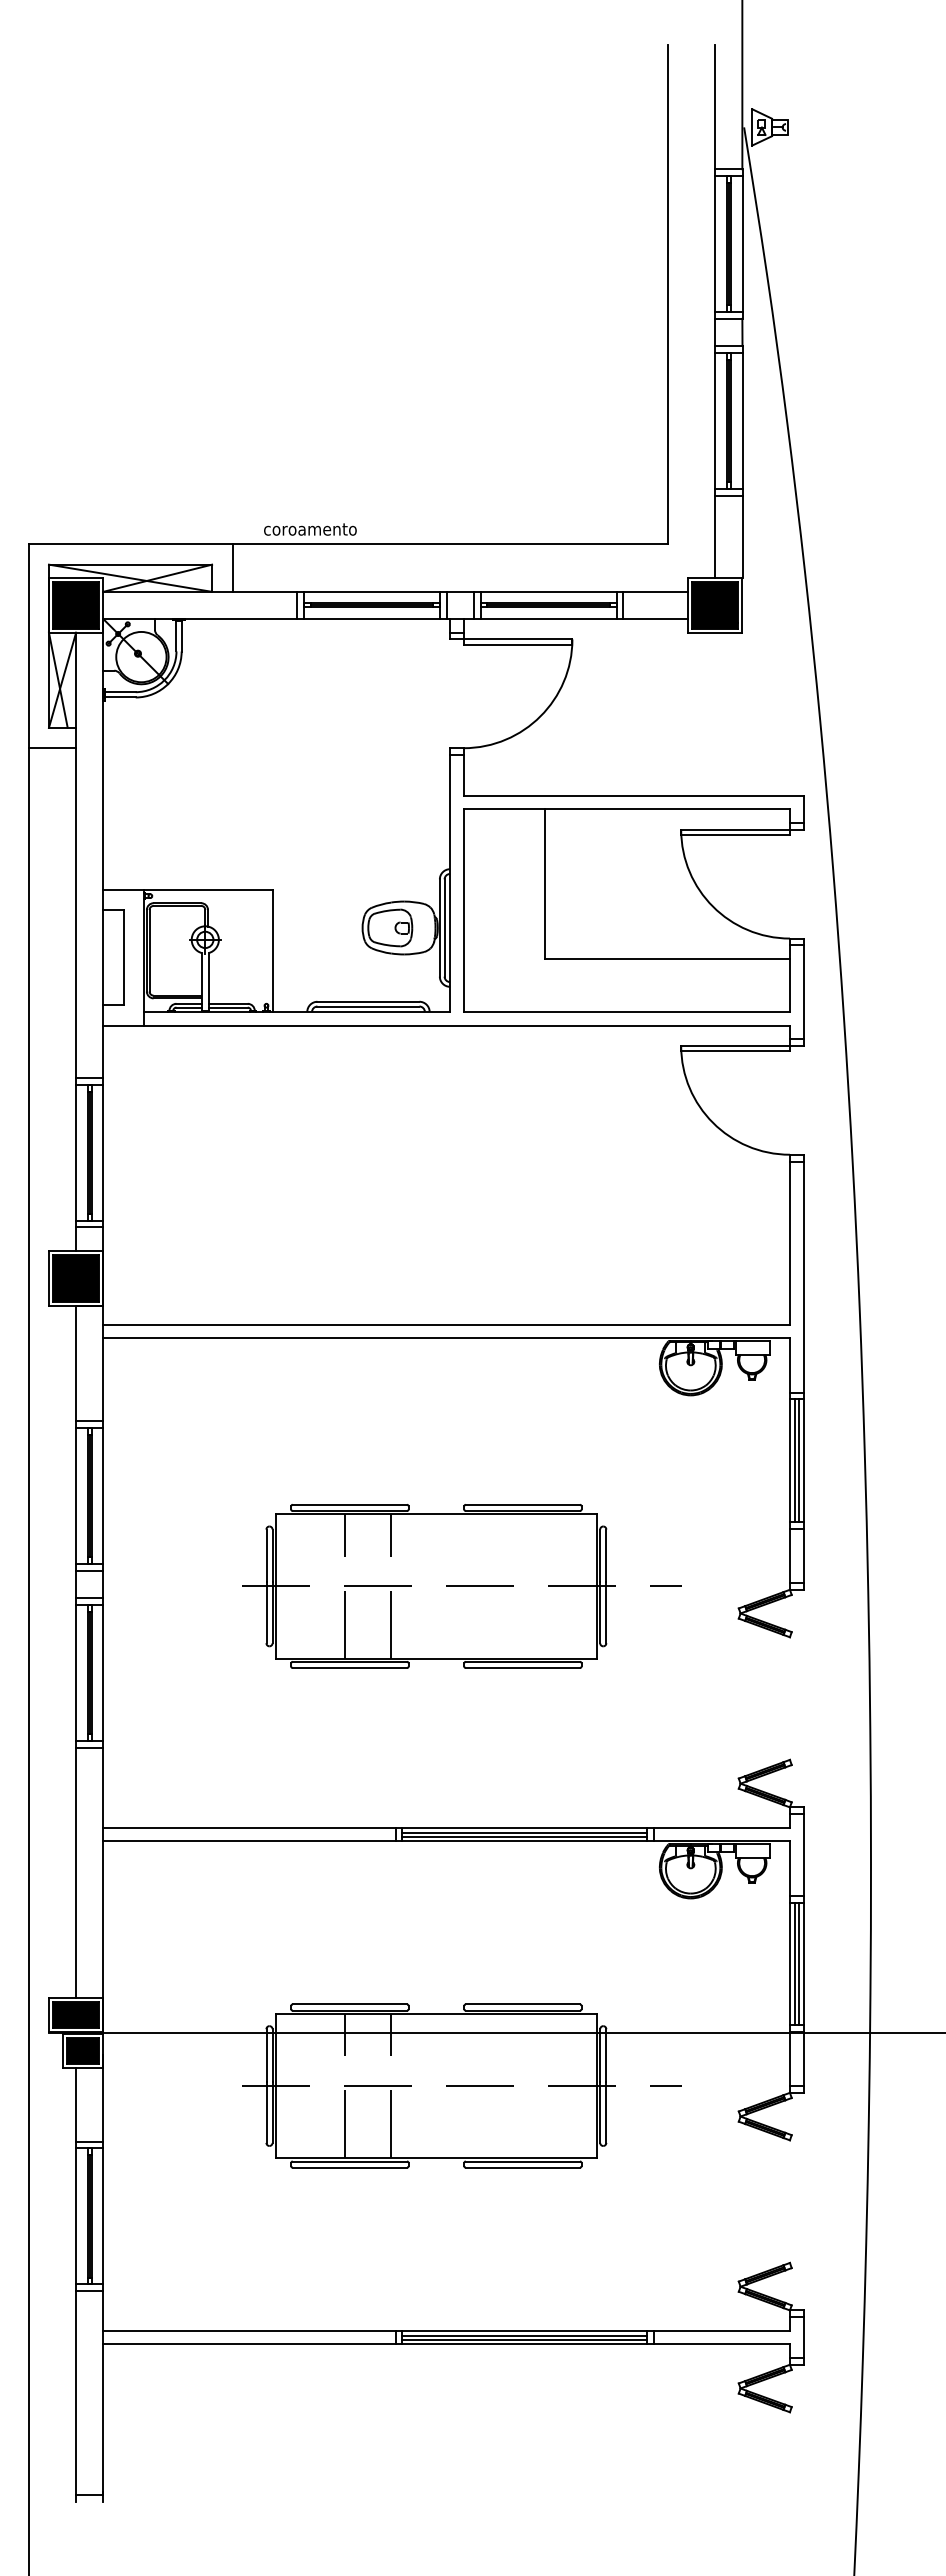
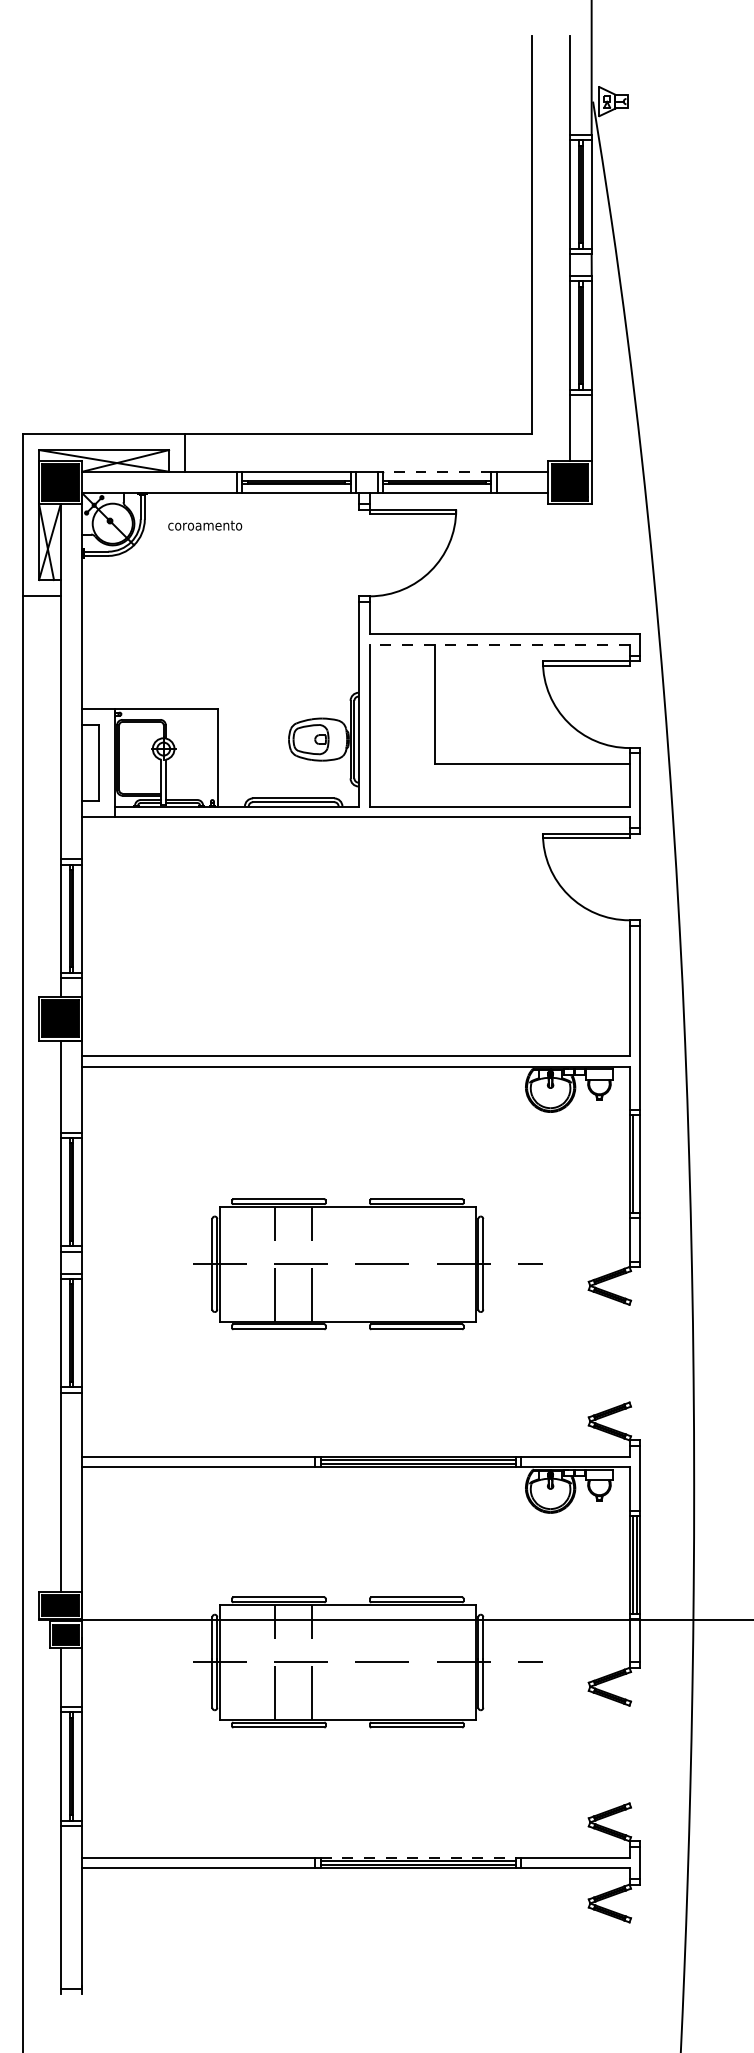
text: (310, 529) -> (205, 525), moved
line: (548, 591) -> (437, 471), solid -> dashed
line: (626, 809) -> (499, 645), solid -> dashed
line: (798, 1460) -> (636, 1163), removed
line: (525, 2330) -> (418, 1857), solid -> dashed

